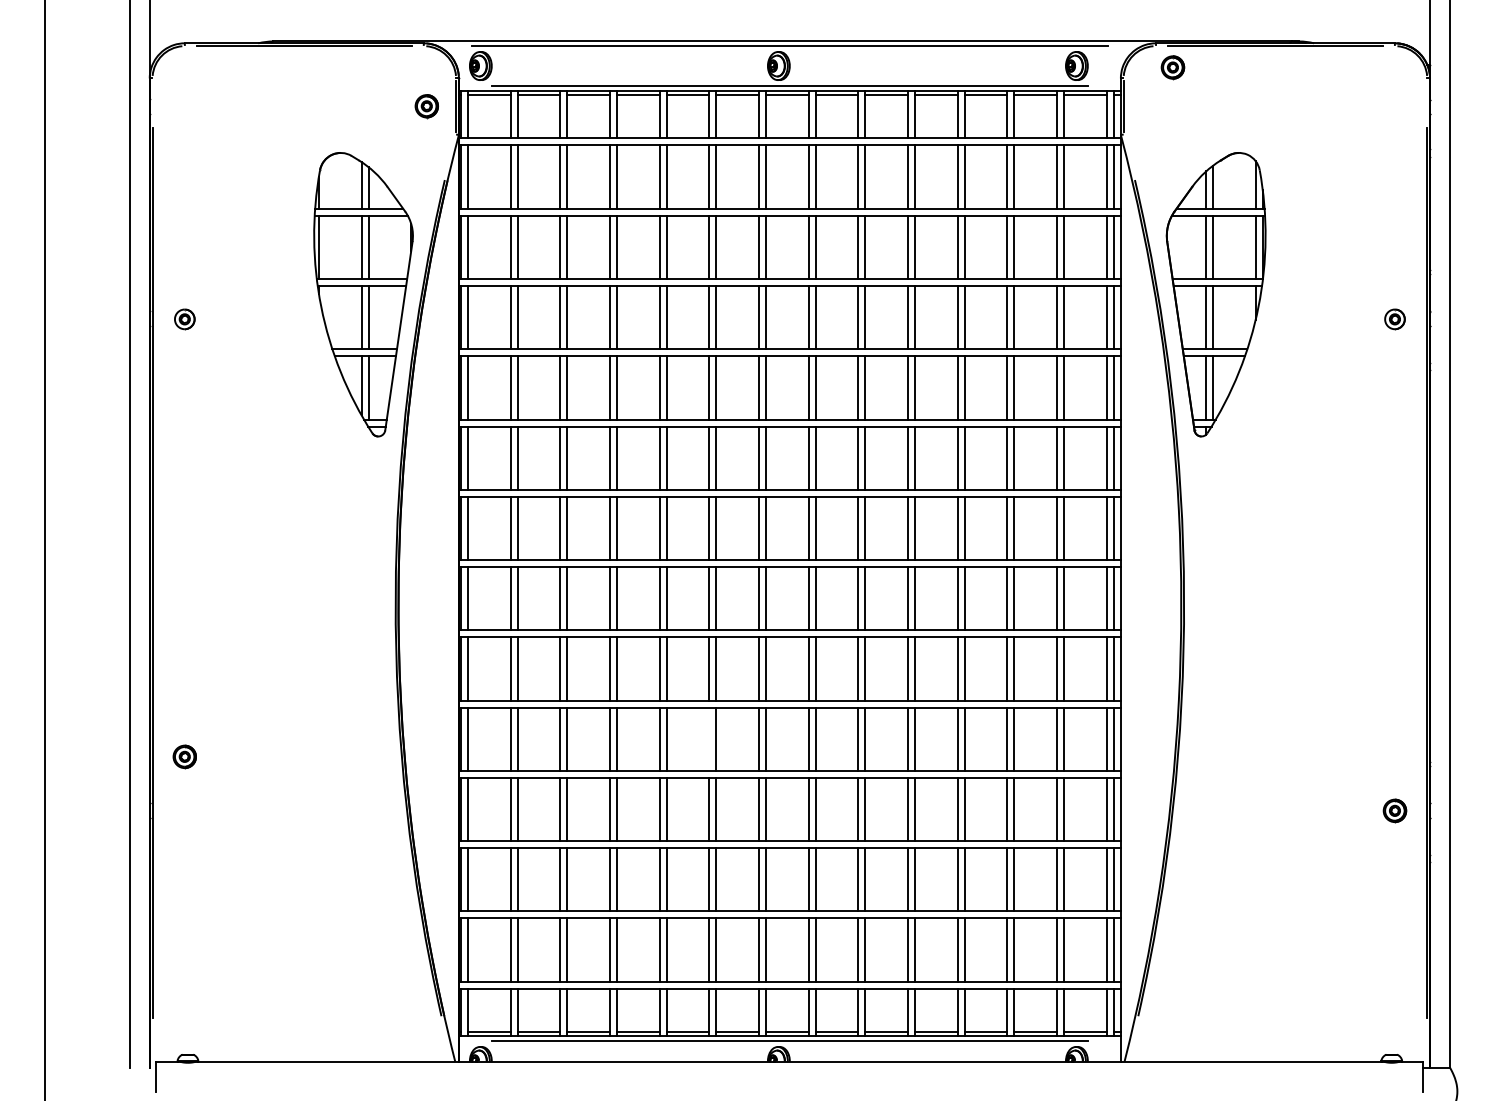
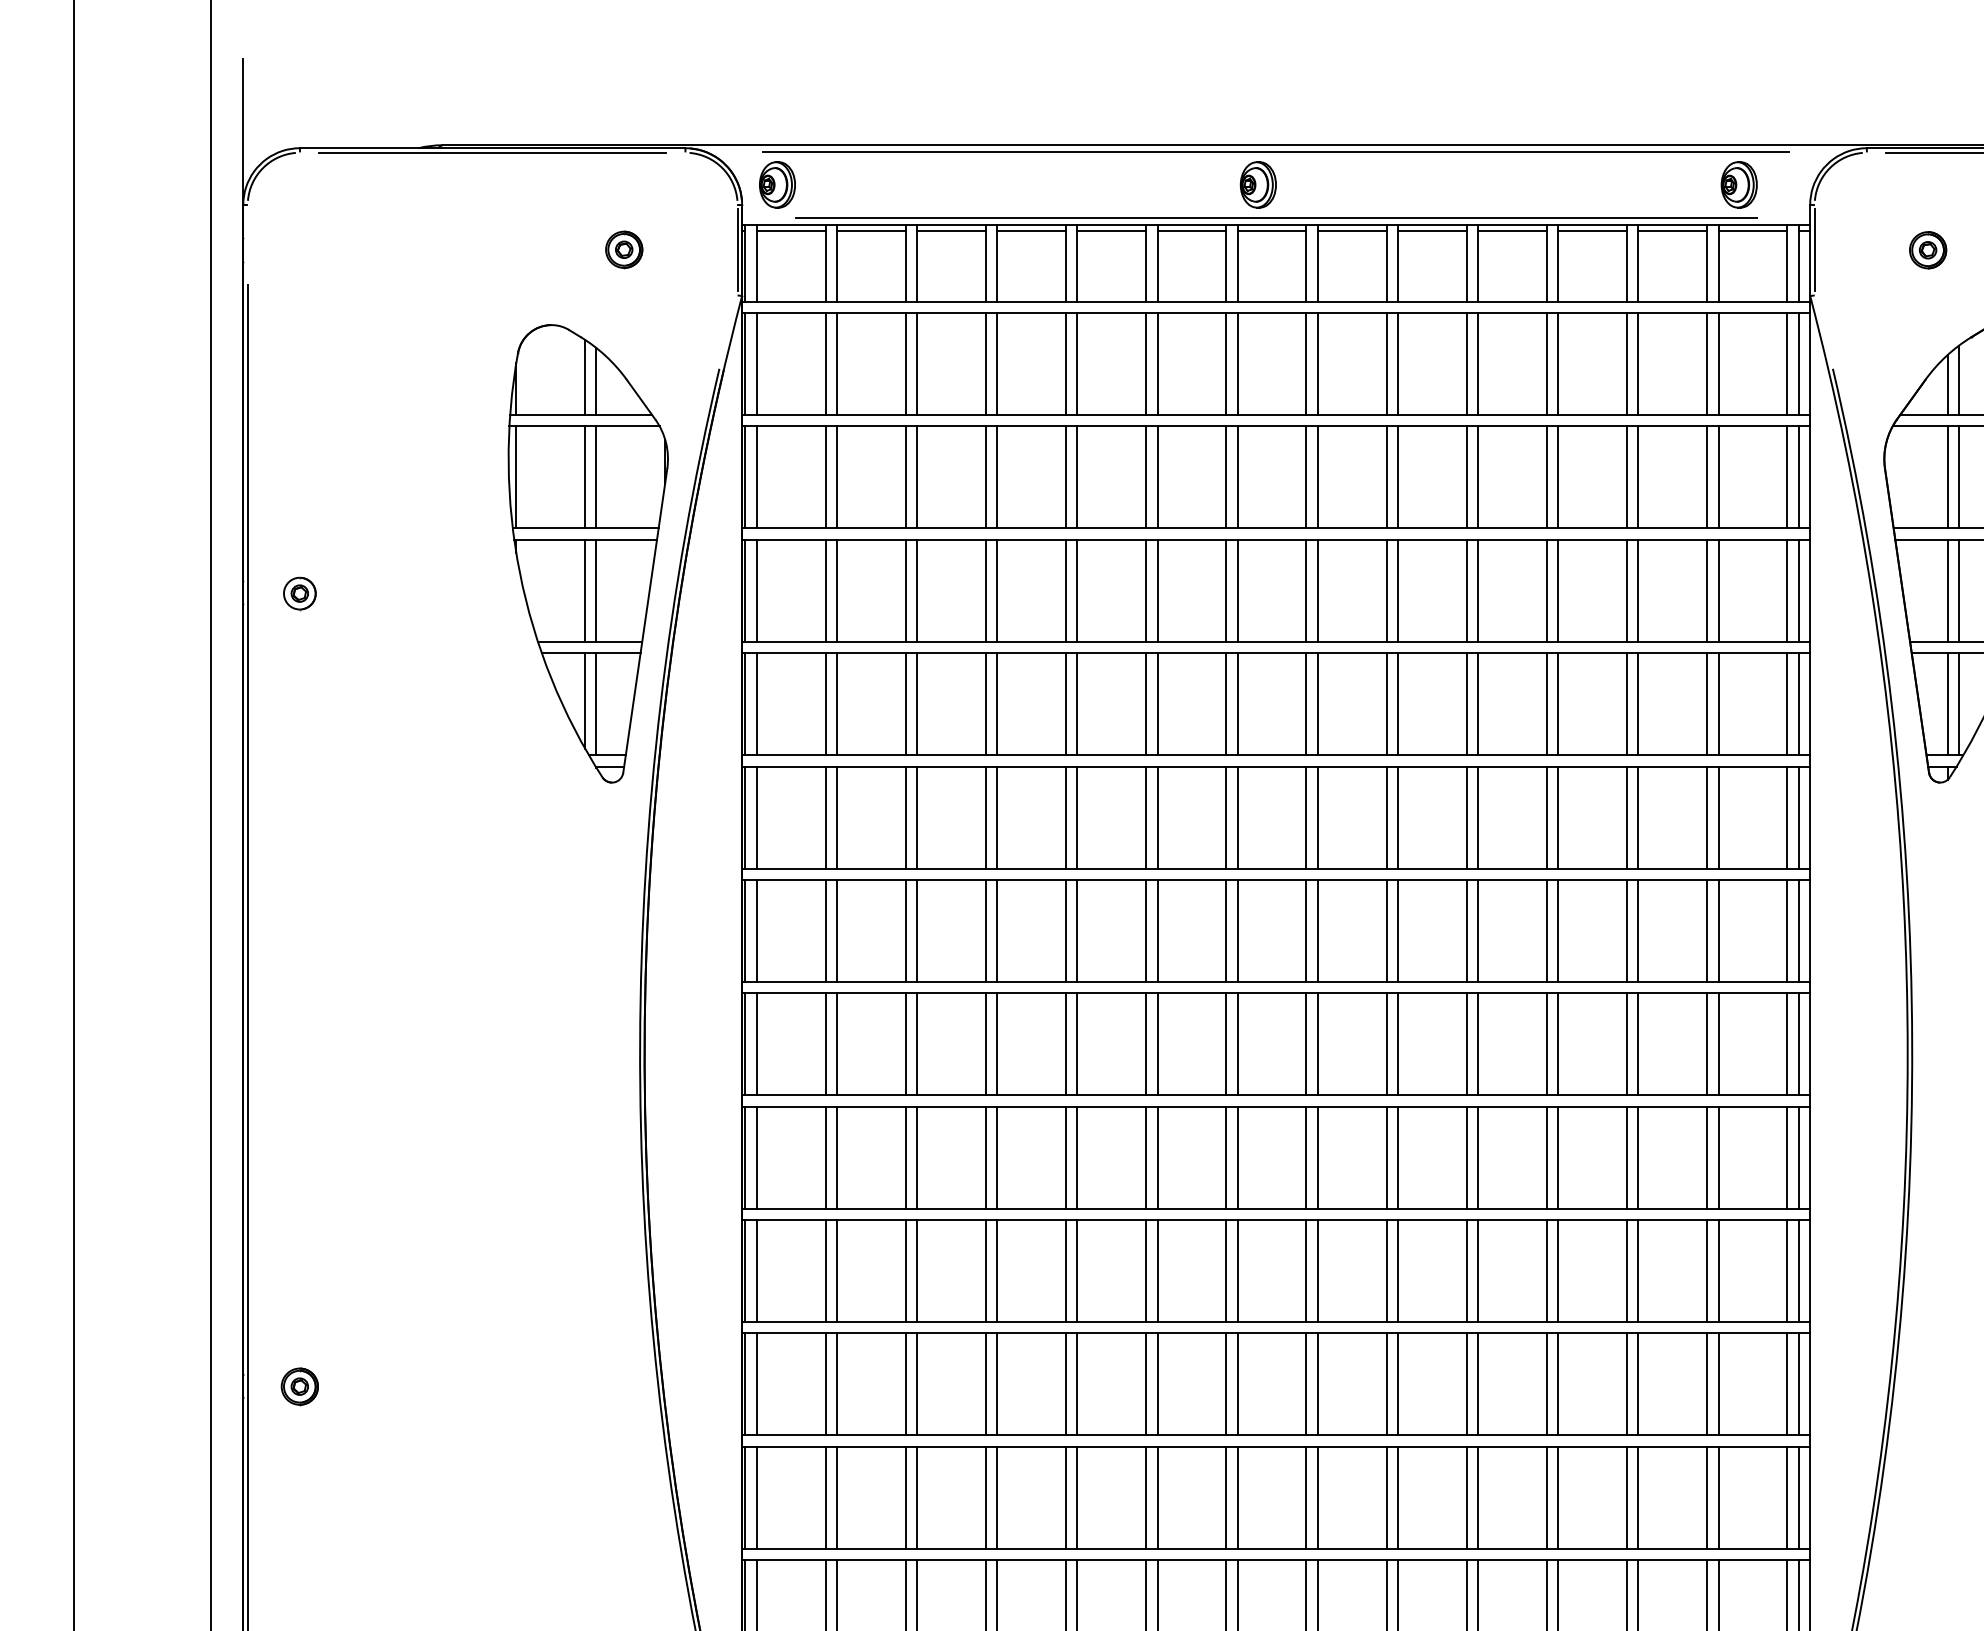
part: (1172, 67) -> (1927, 250), moved
part: (426, 106) -> (623, 250), moved
line: (709, 738) -> (1146, 1269), added
part: (184, 756) -> (299, 1386), moved

